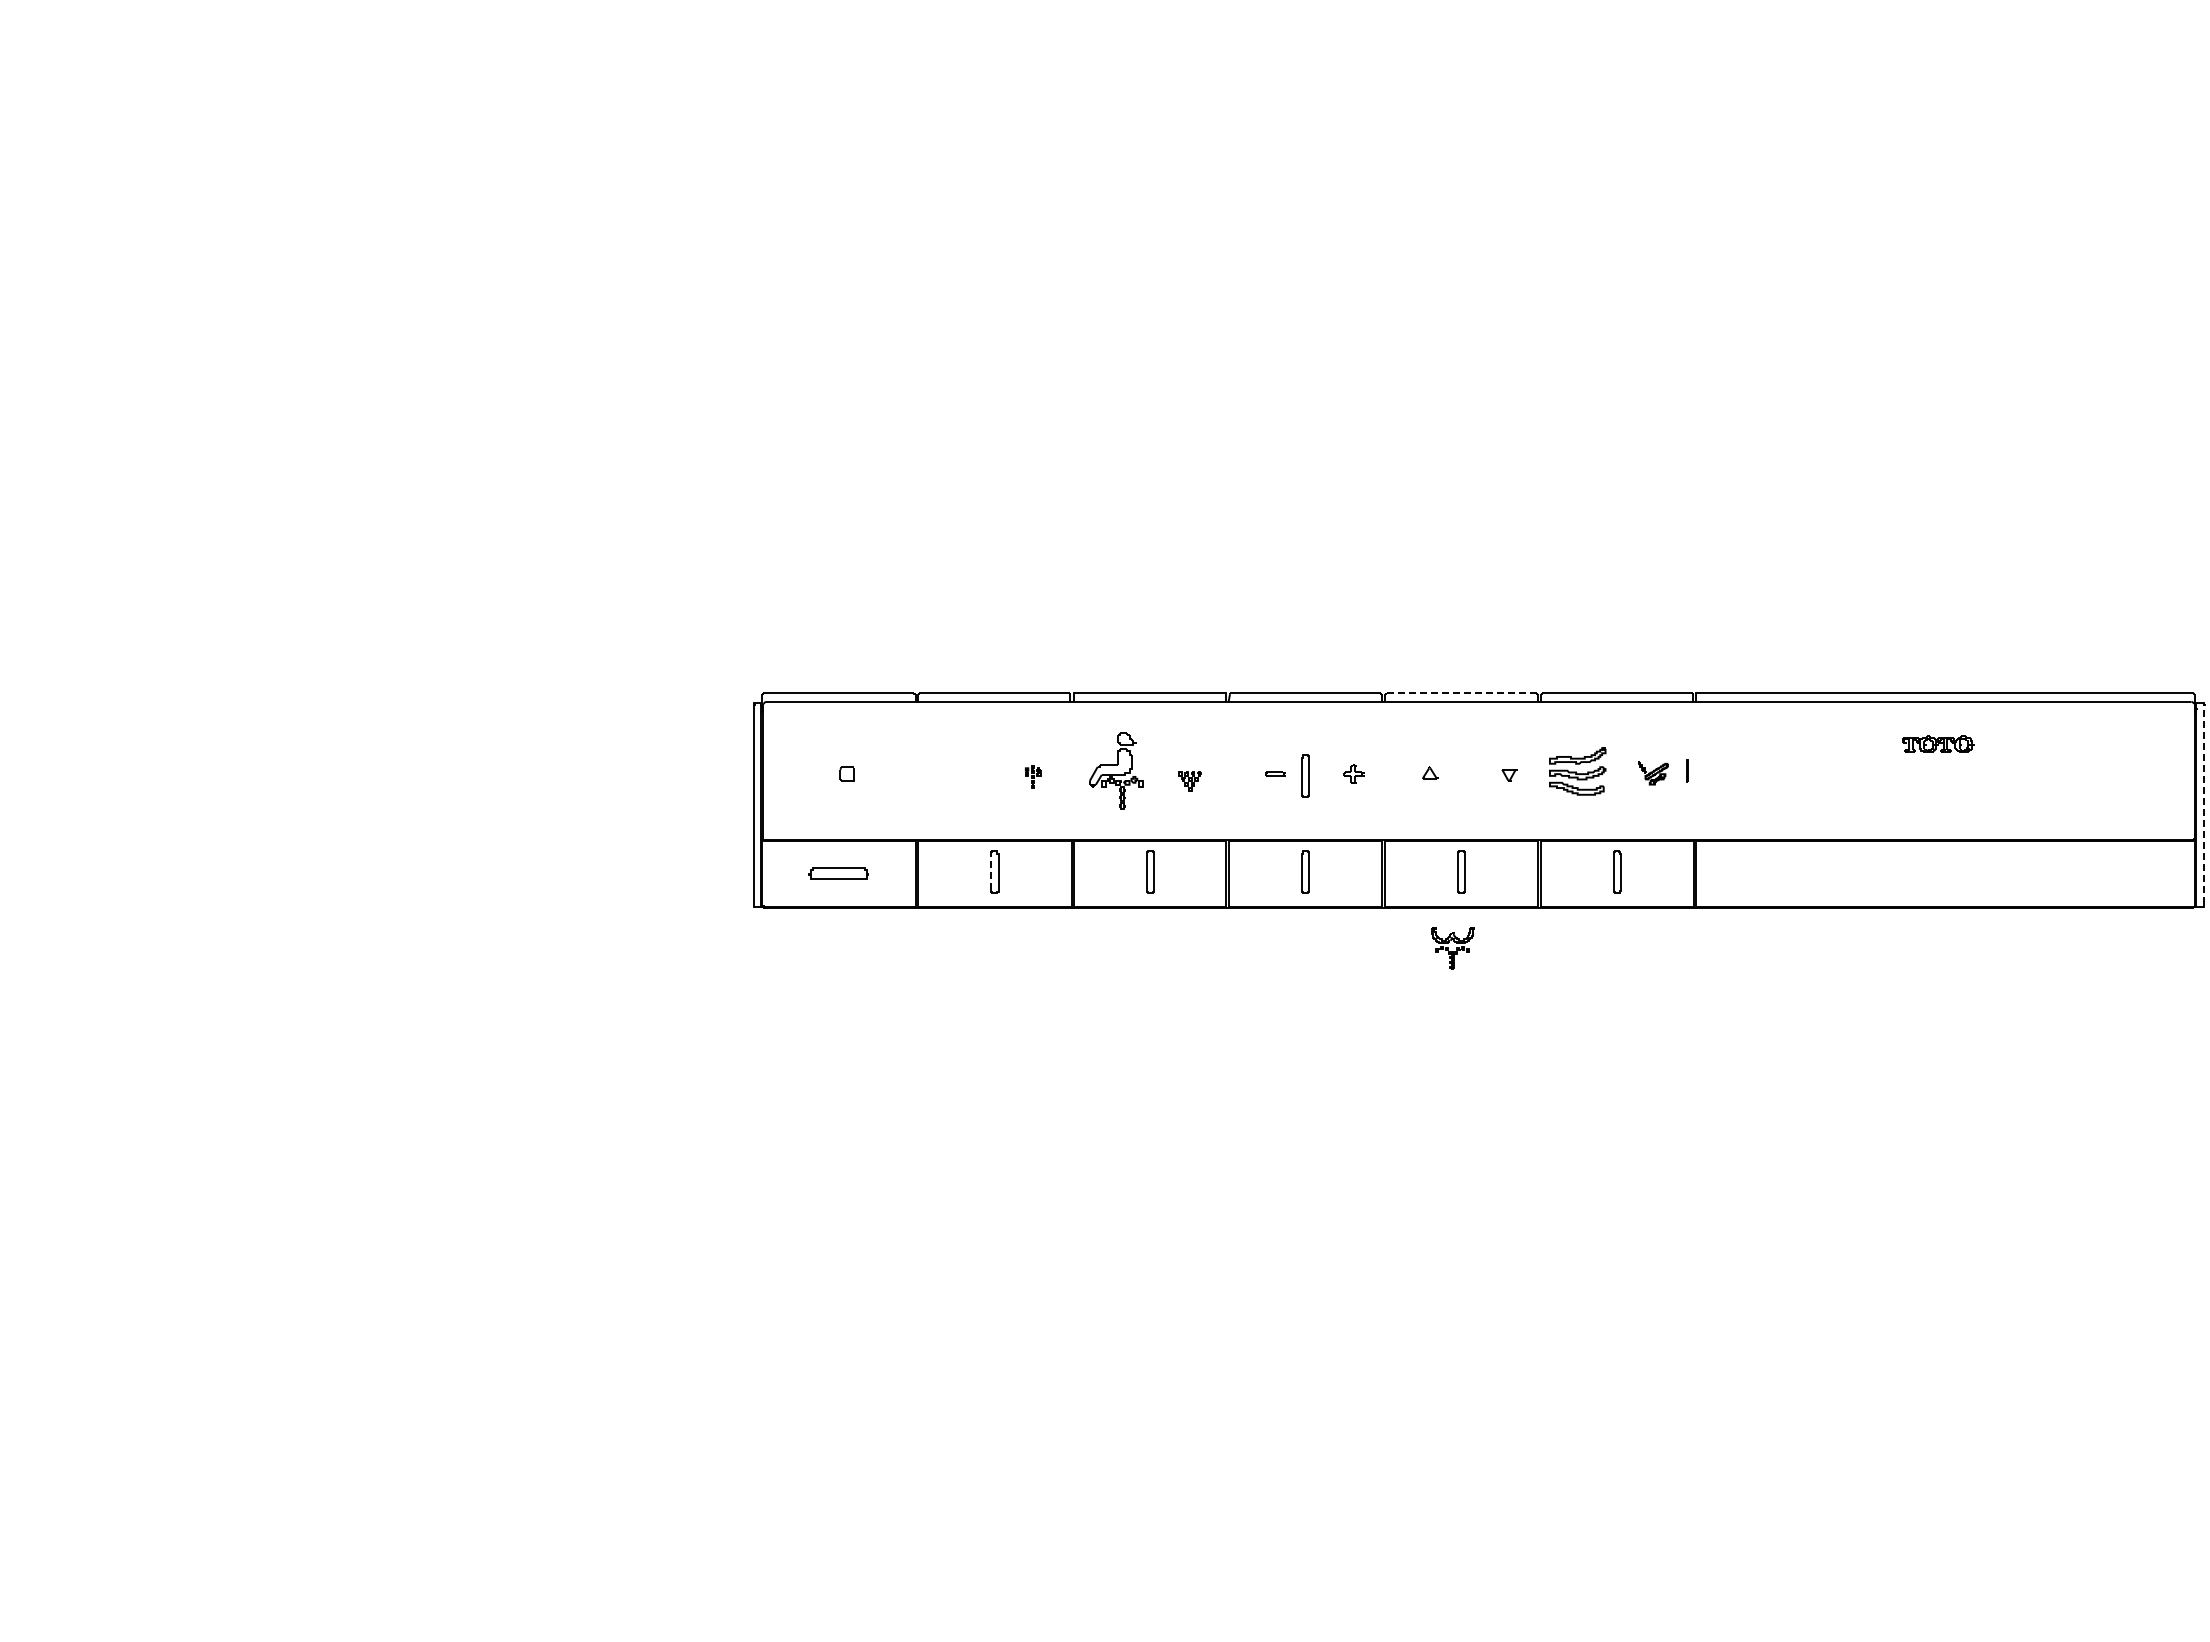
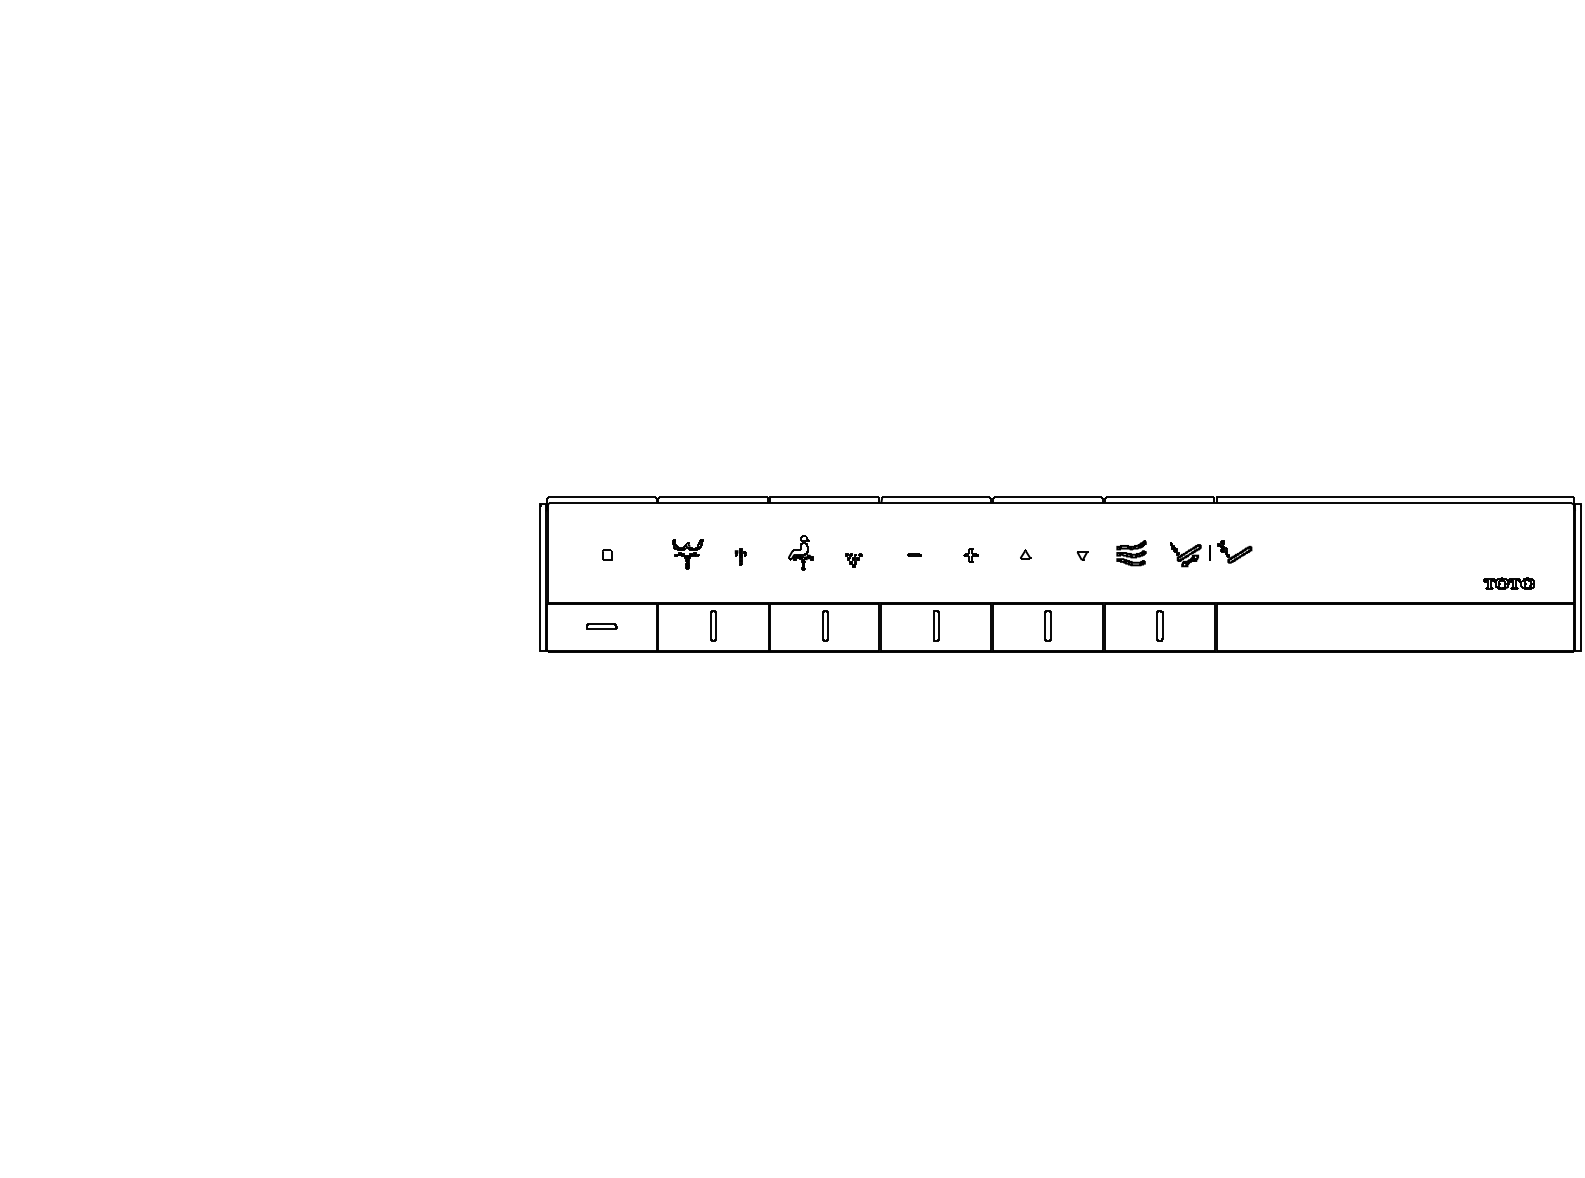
line: (1461, 692) -> (1048, 496), dashed -> solid
part: (1938, 743) -> (1509, 582), moved
part: (1721, 769) -> (1234, 552), added
part: (1116, 770) -> (800, 552), size x0.62
part: (1577, 770) -> (1131, 552), size x0.71
part: (1653, 773) -> (1185, 554), size x1.43
part: (1305, 775) -> (936, 556), removed
line: (2203, 804) -> (1580, 577), dashed -> solid
line: (991, 871) -> (711, 625), dashed -> solid
part: (838, 873) -> (601, 626), size x0.71
part: (1452, 948) -> (687, 554), moved

